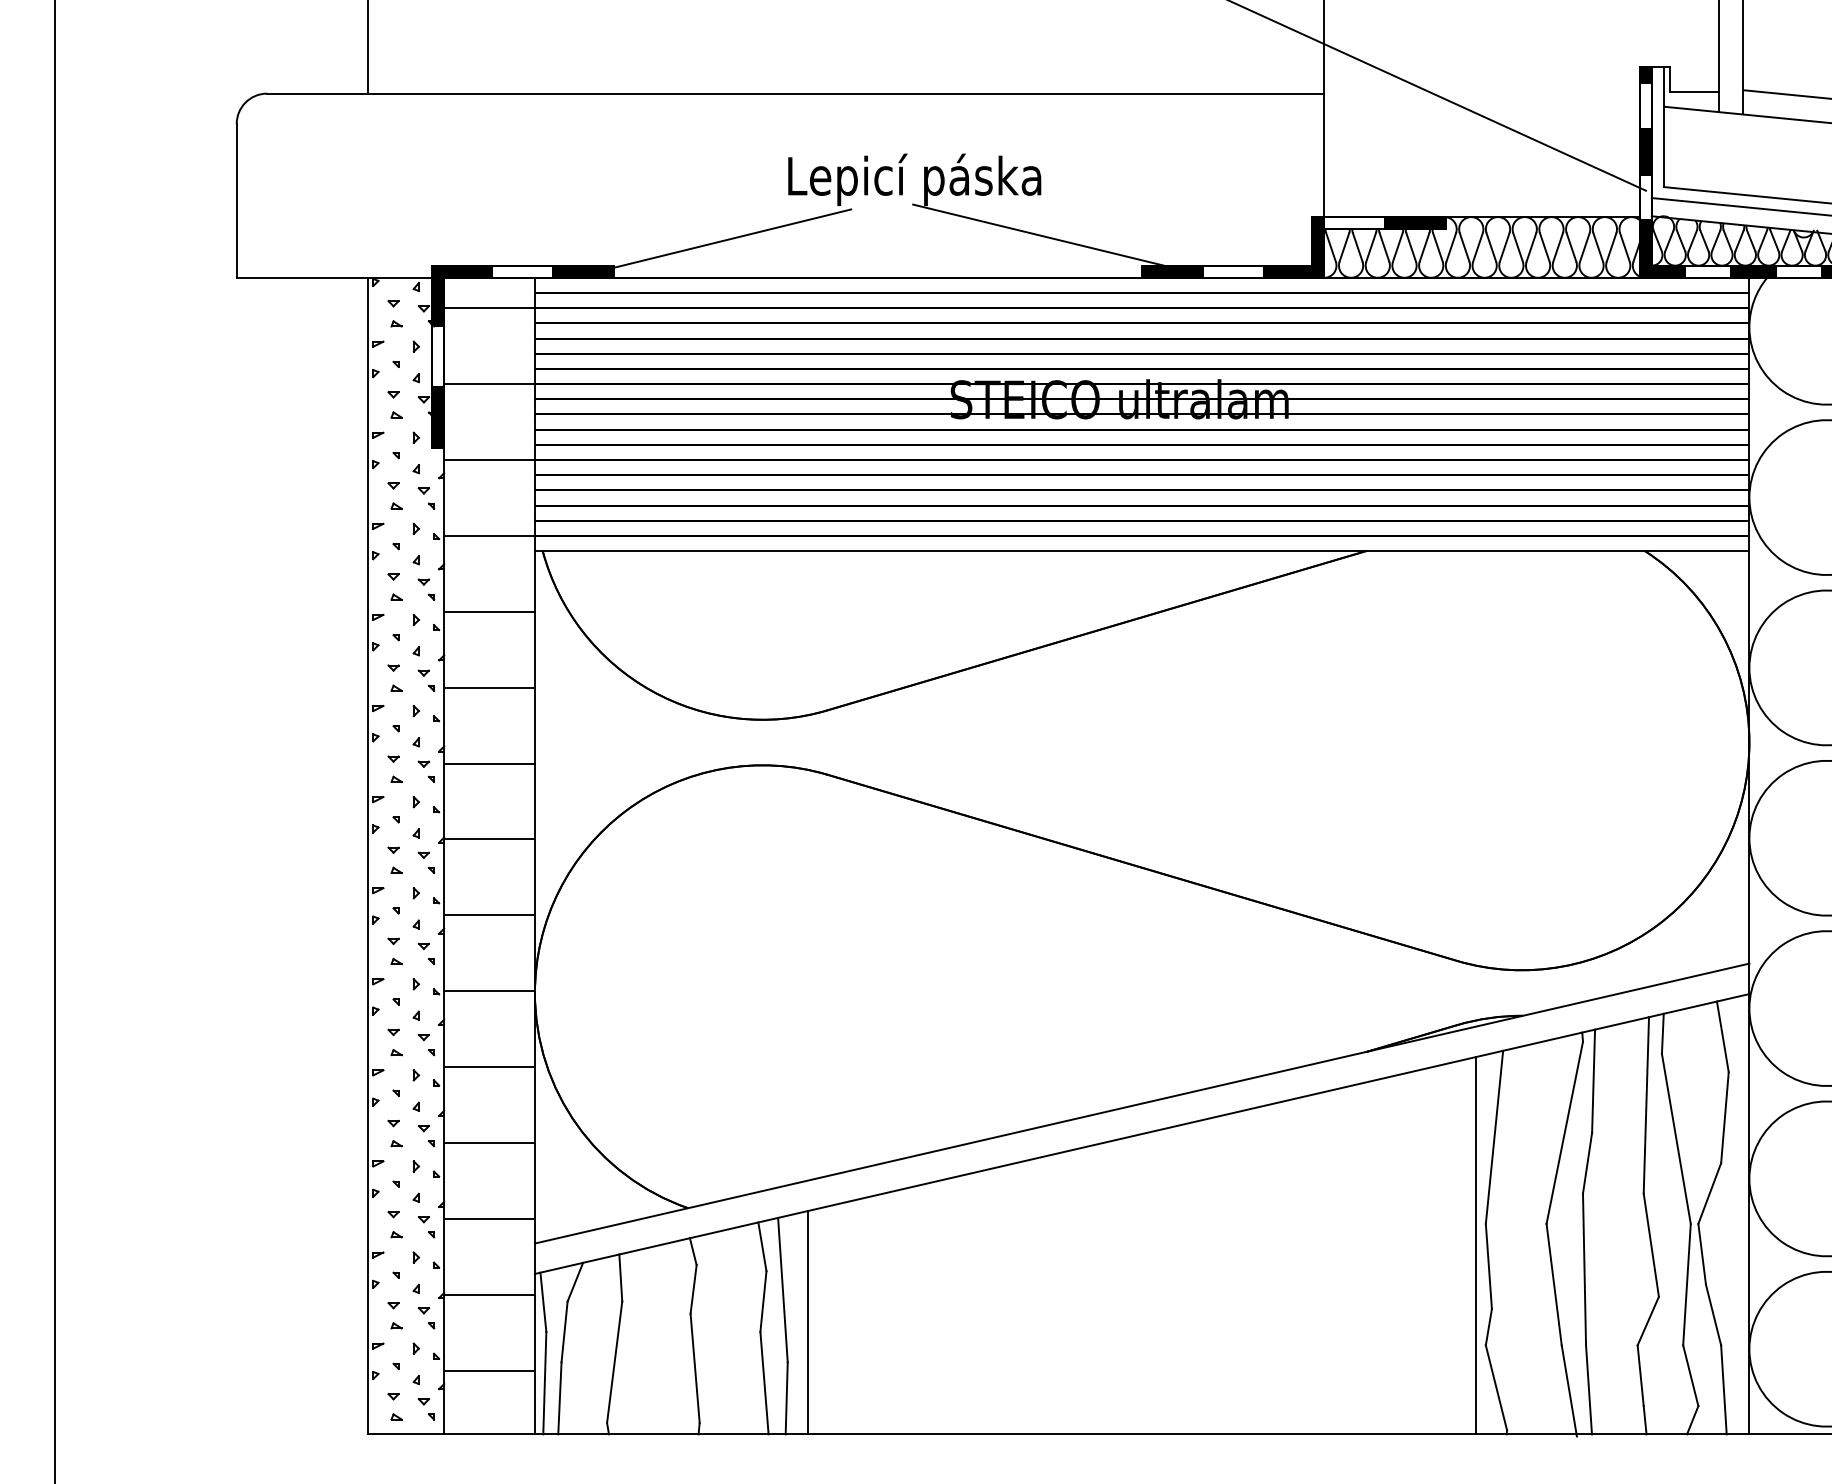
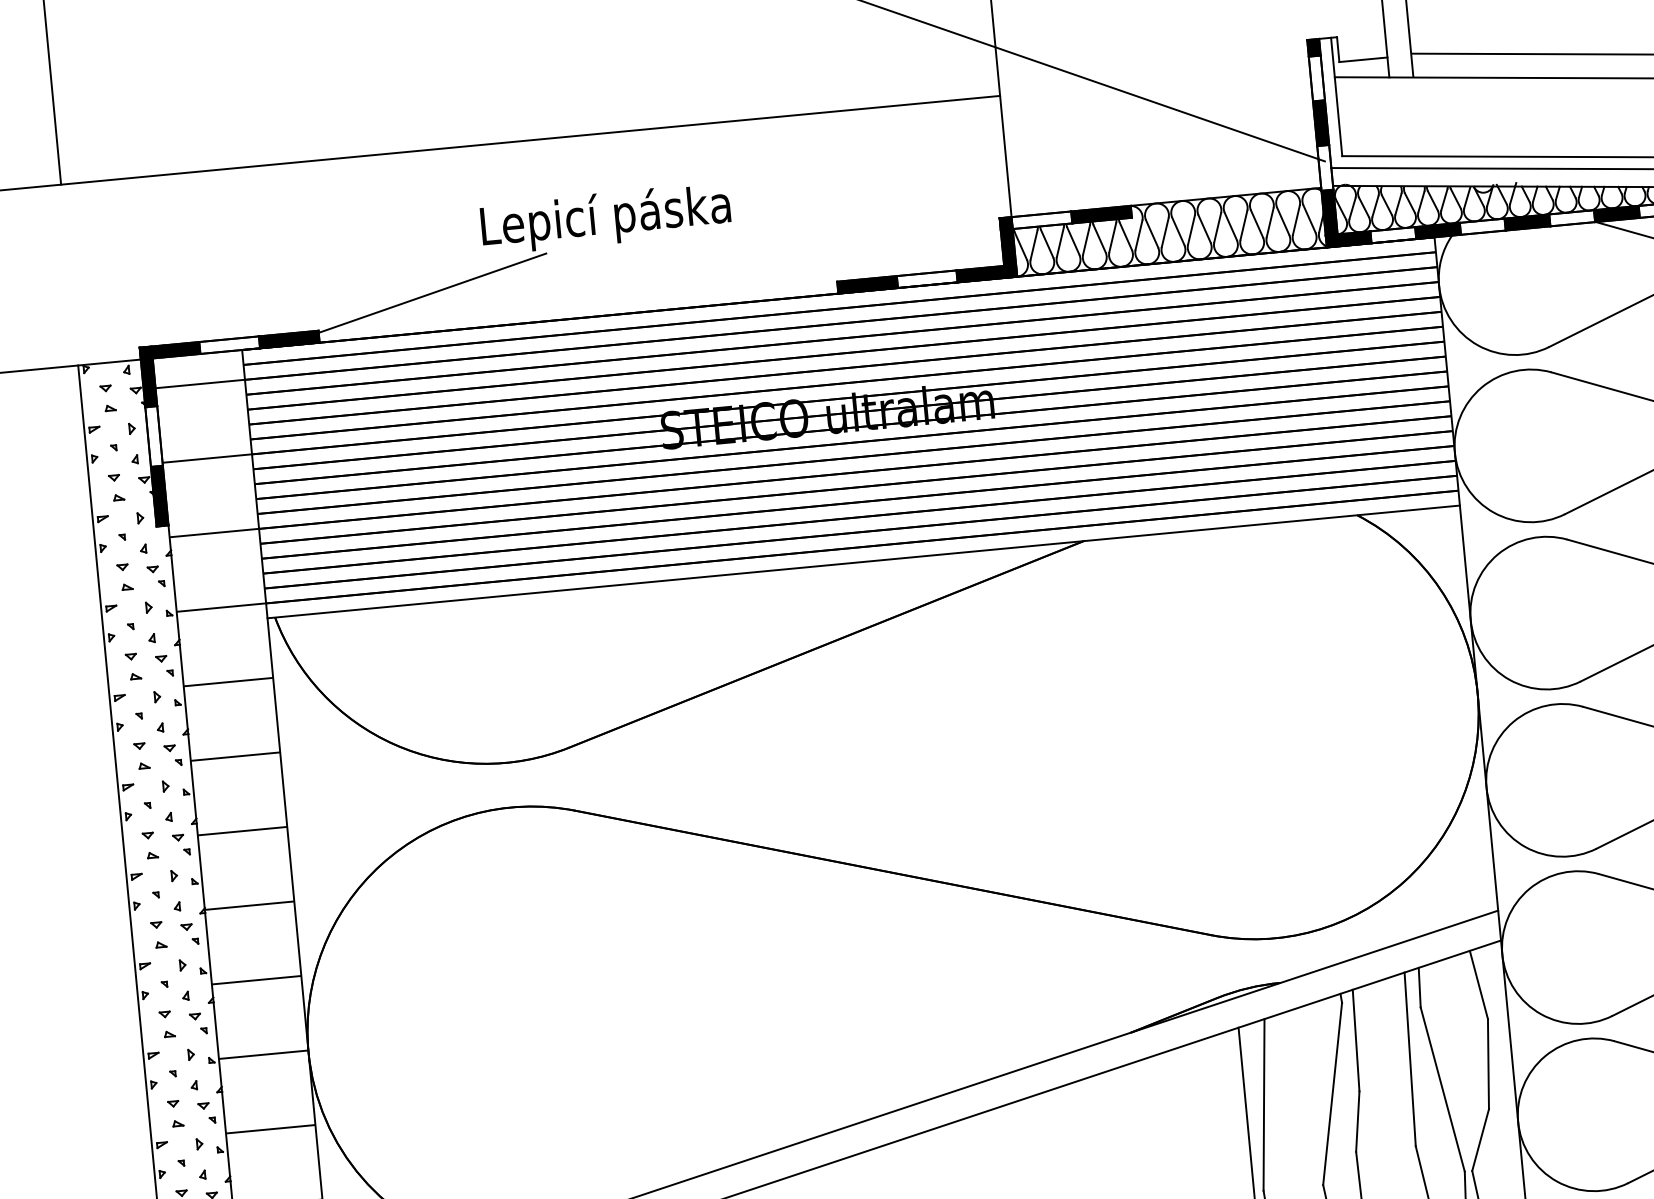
line: (1048, 237) -> (742, 262), removed

